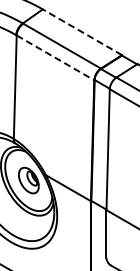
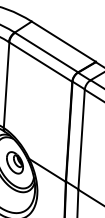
line: (82, 32) -> (63, 41), dashed -> solid
line: (55, 57) -> (40, 61), dashed -> solid

